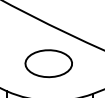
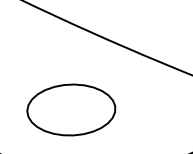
part: (48, 63) -> (70, 109), moved

